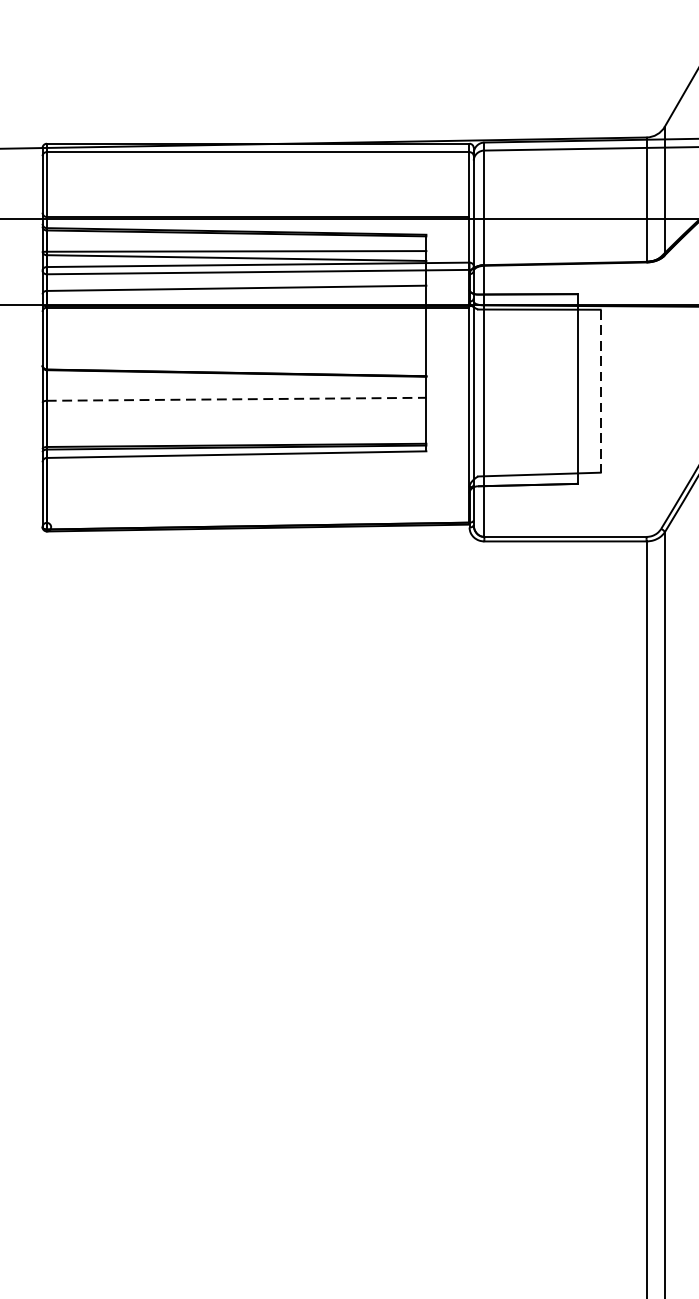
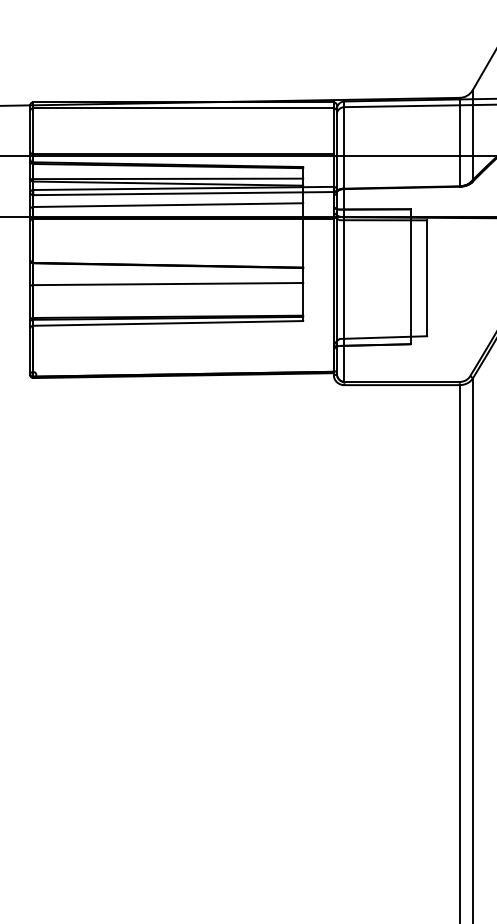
line: (601, 391) -> (427, 278), dashed -> solid
line: (237, 399) -> (168, 284), dashed -> solid

